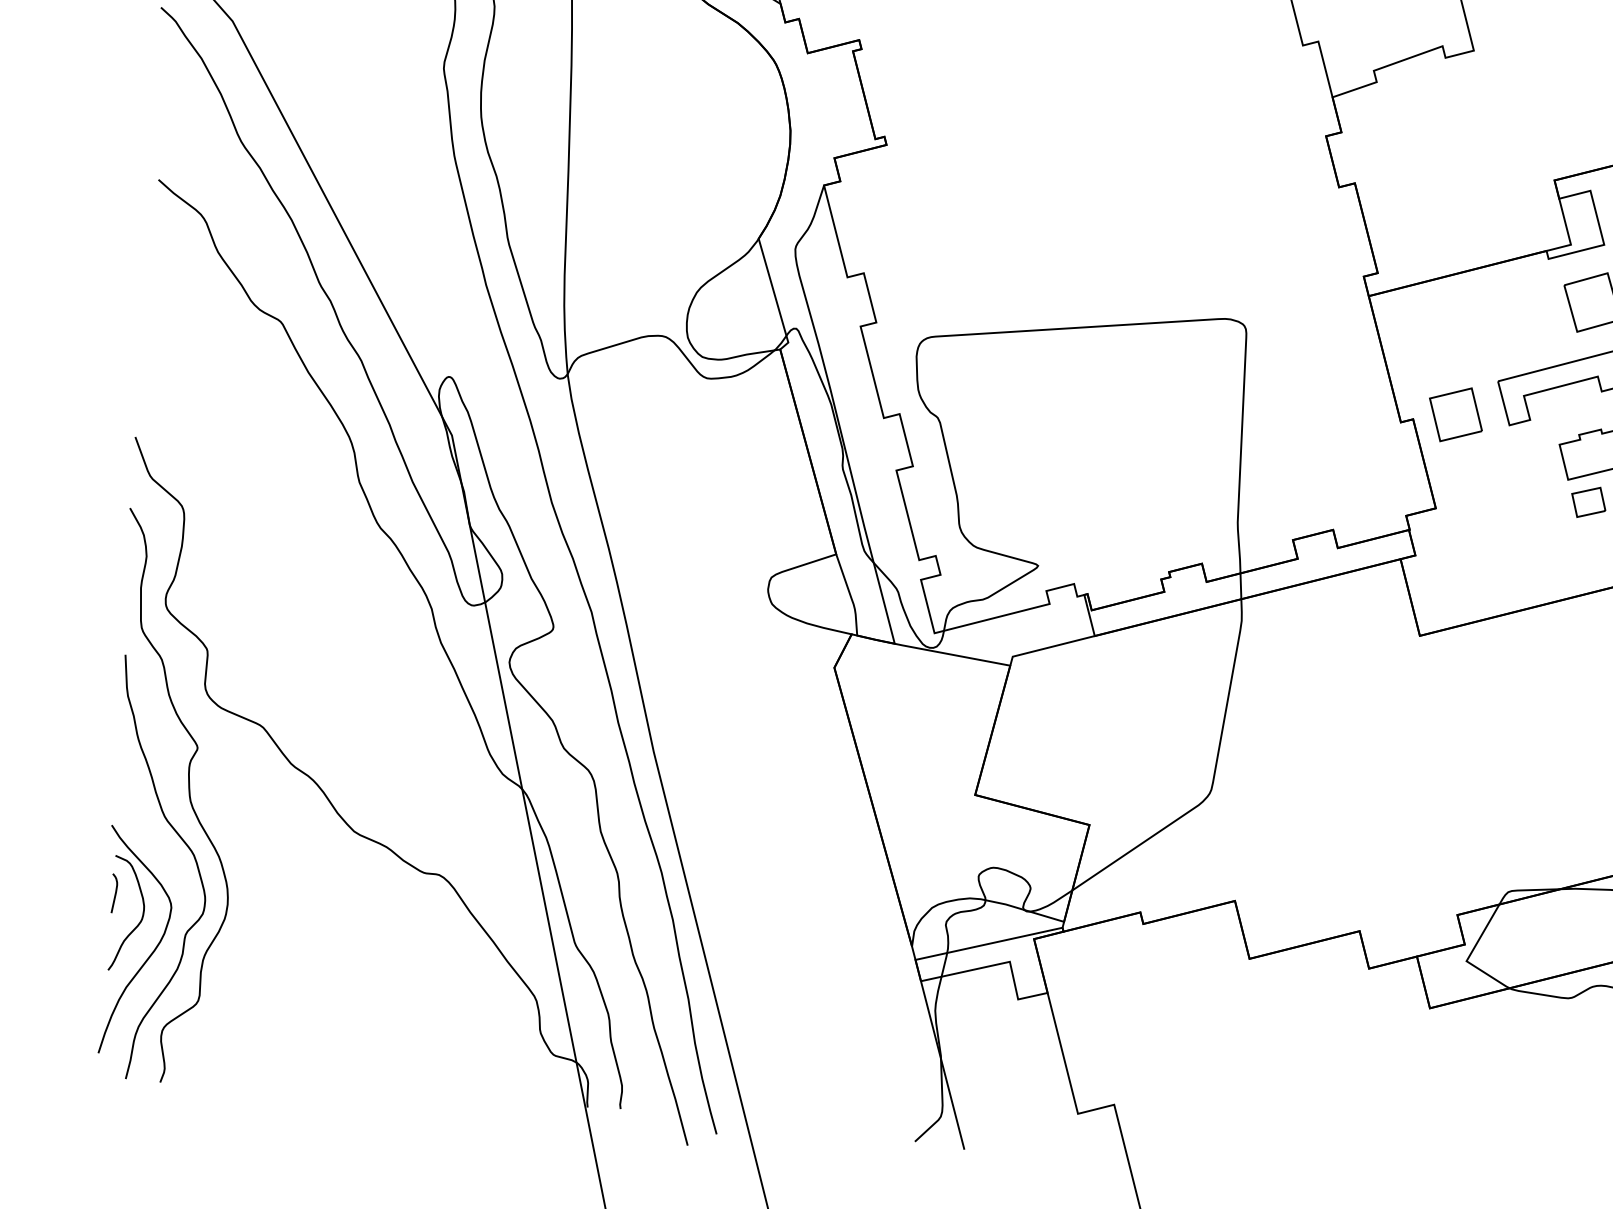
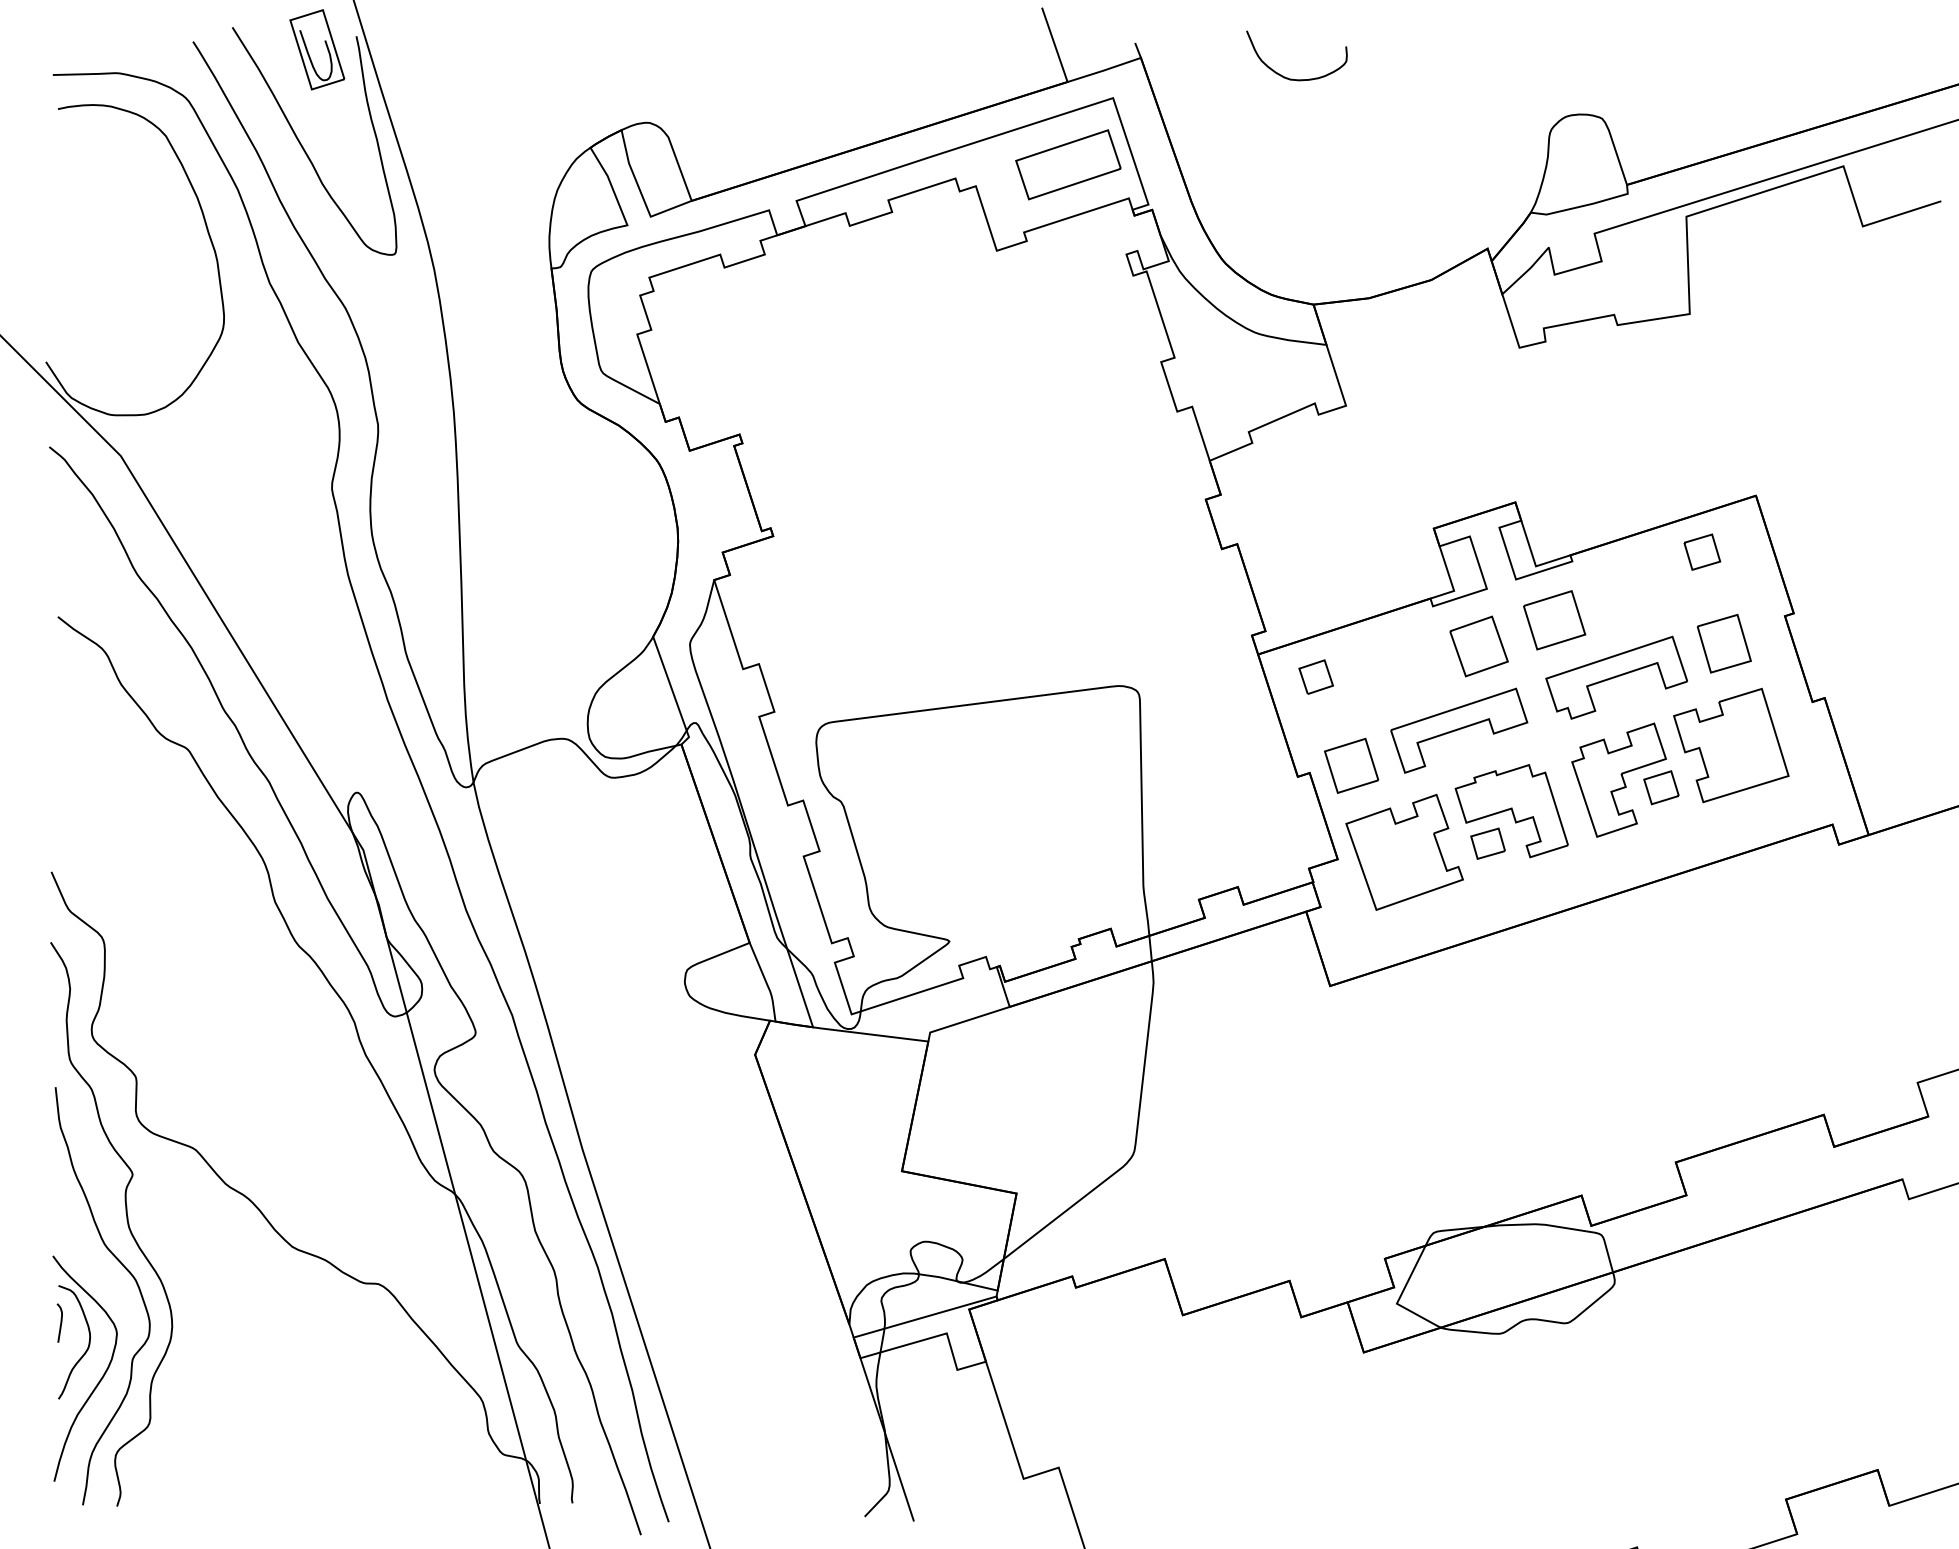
part: (1425, 322) -> (1315, 676), added
part: (1503, 504) -> (1404, 851), added

